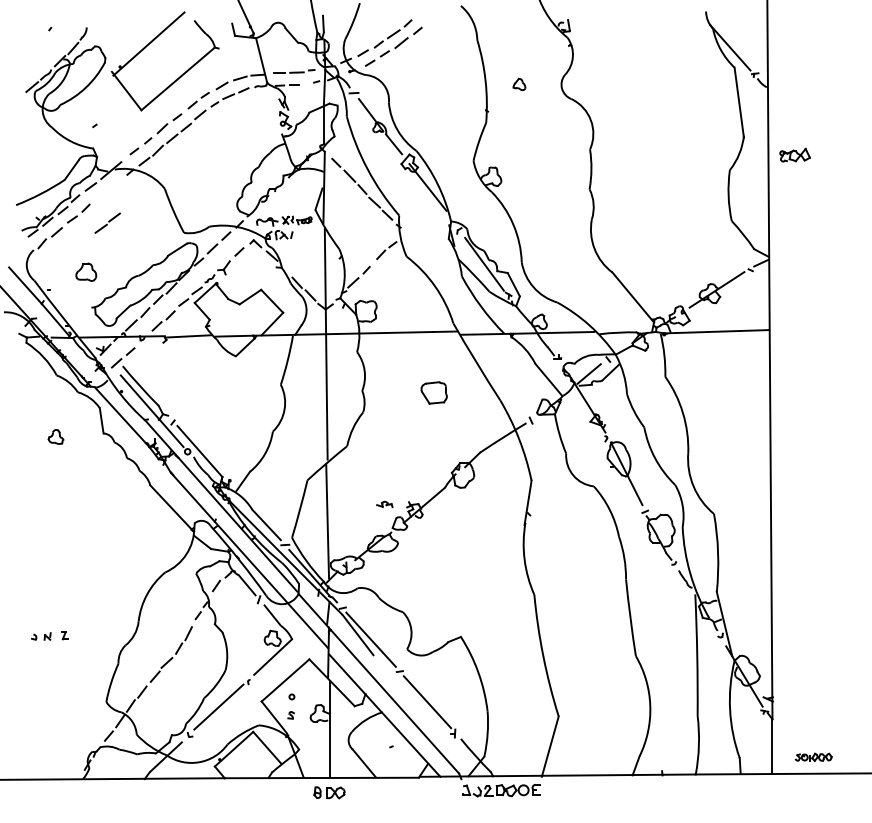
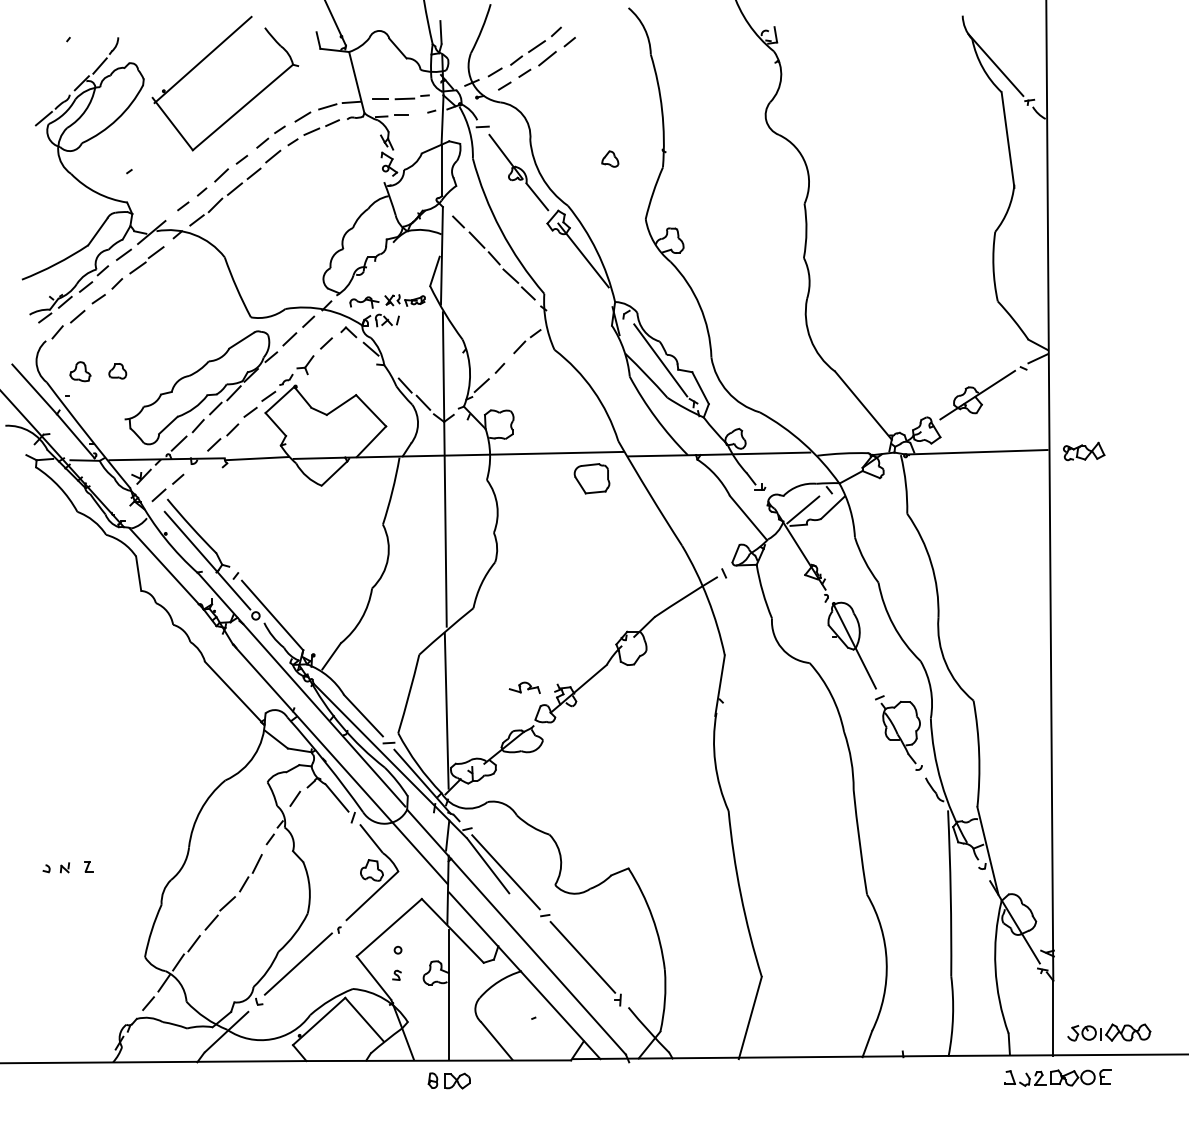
part: (519, 84) -> (610, 158), moved
part: (795, 155) -> (1084, 451), moved
part: (107, 223) -> (146, 260), moved
part: (86, 272) -> (117, 371), size x0.62
part: (433, 392) -> (591, 478), moved
part: (56, 436) -> (80, 371), moved
part: (384, 504) -> (524, 687), size x1.43
part: (813, 757) -> (1109, 1032), size x1.67
part: (501, 790) -> (1057, 1077), moved

